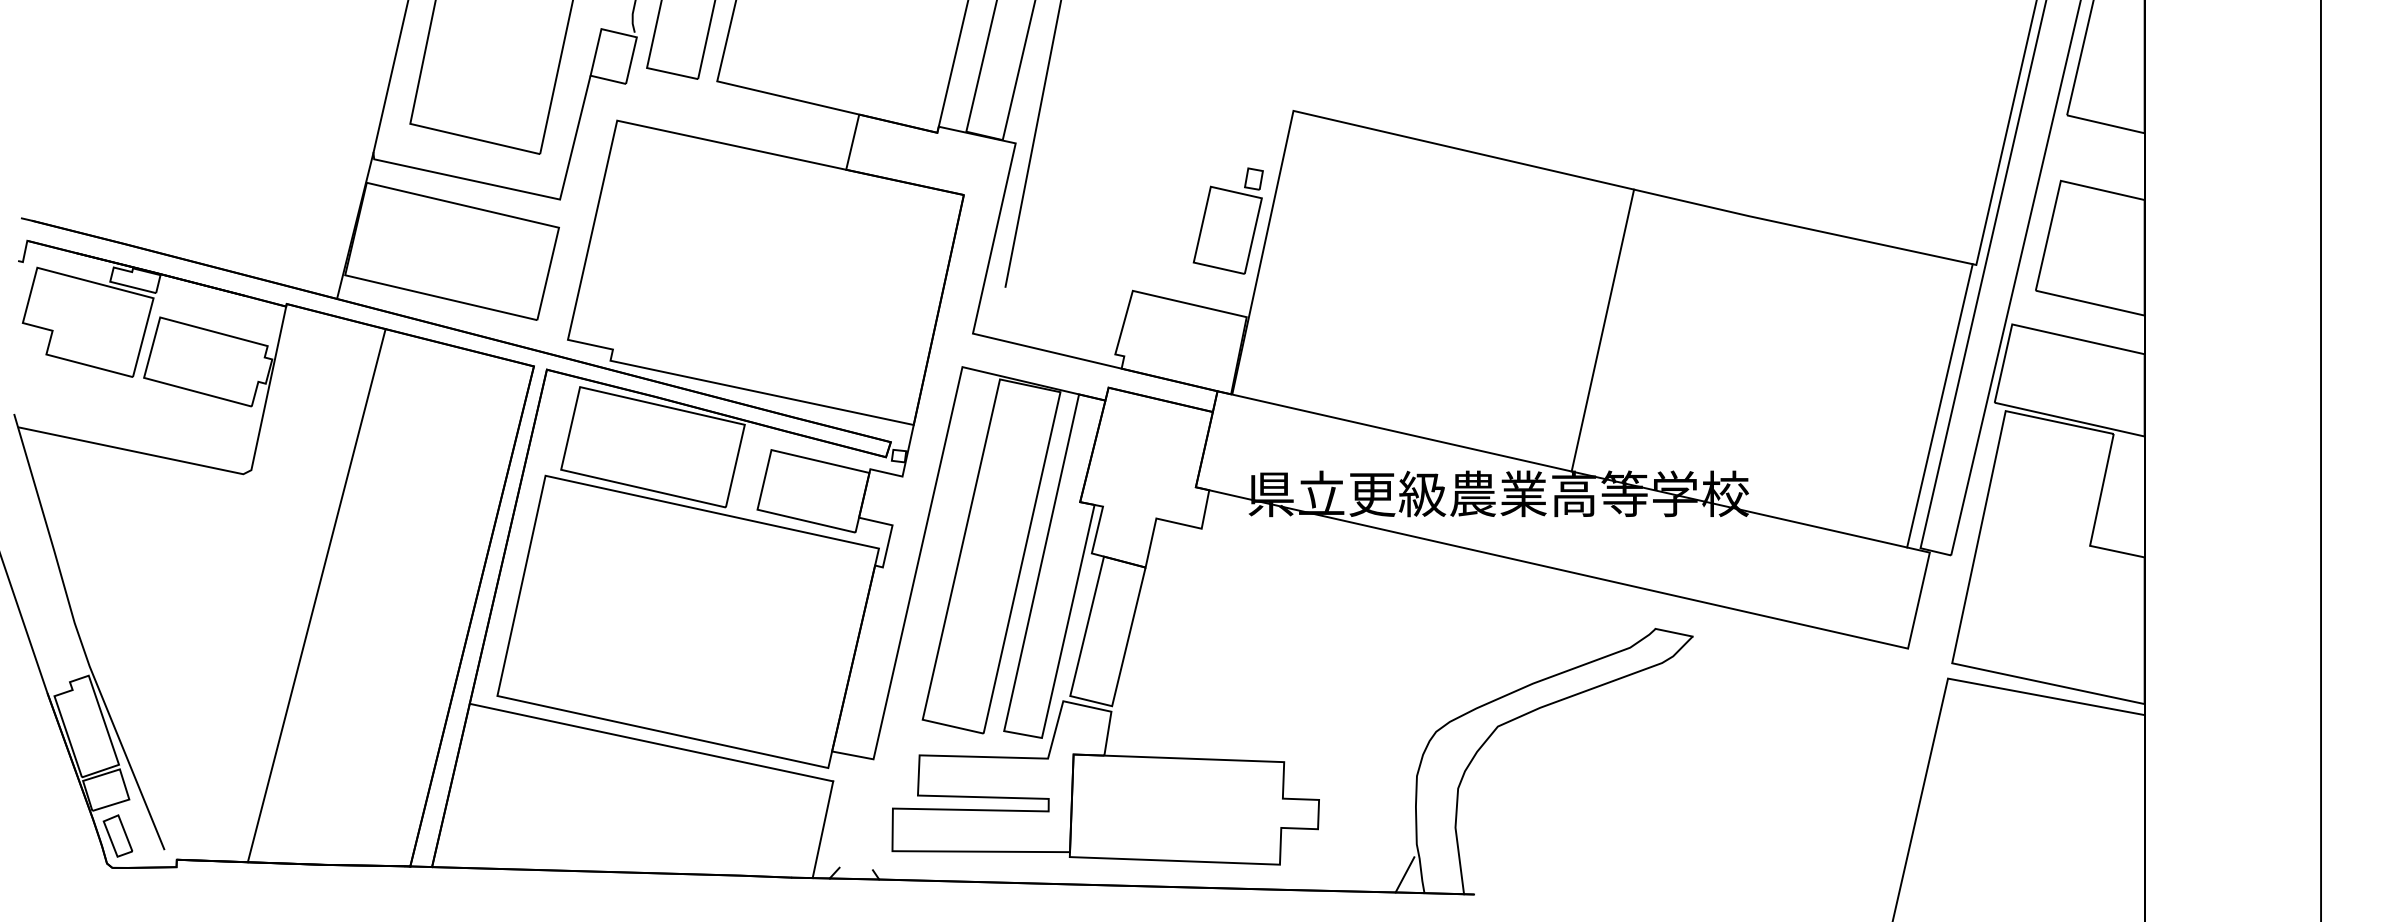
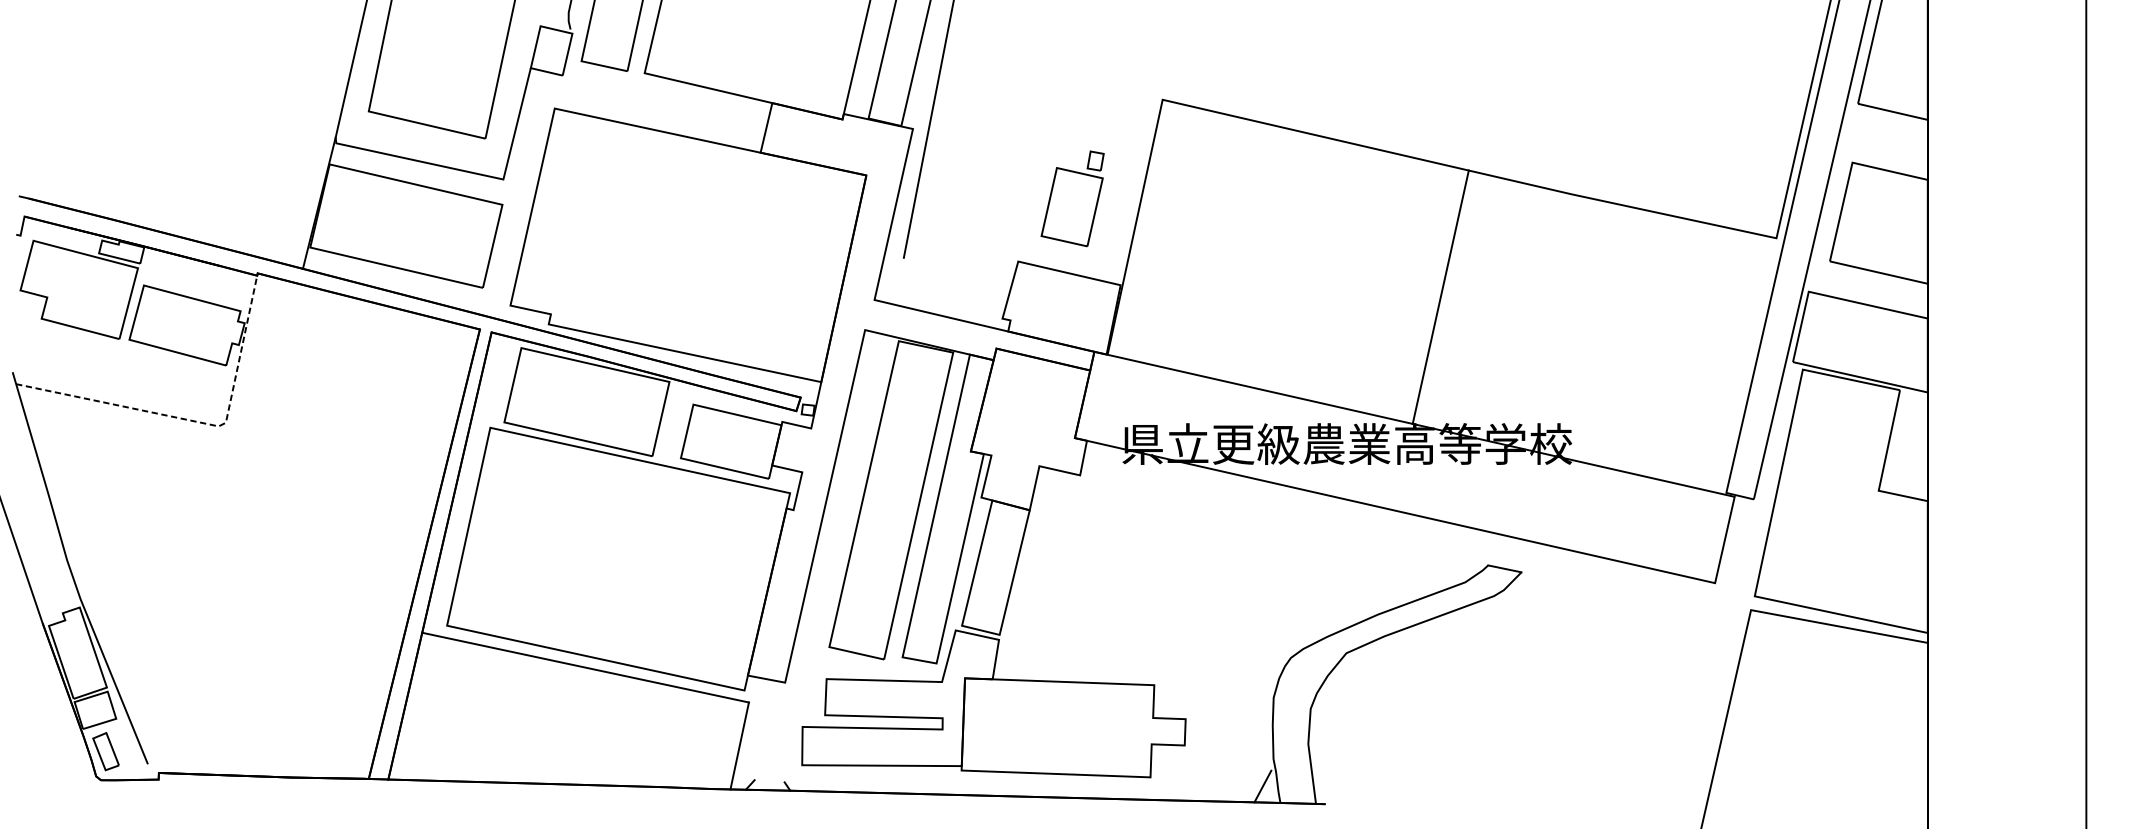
part: (1227, 220) -> (1071, 198), moved
line: (1939, 405) -> (1743, 364), removed
line: (218, 468) -> (196, 421), solid -> dashed
line: (316, 595) -> (284, 535), removed

